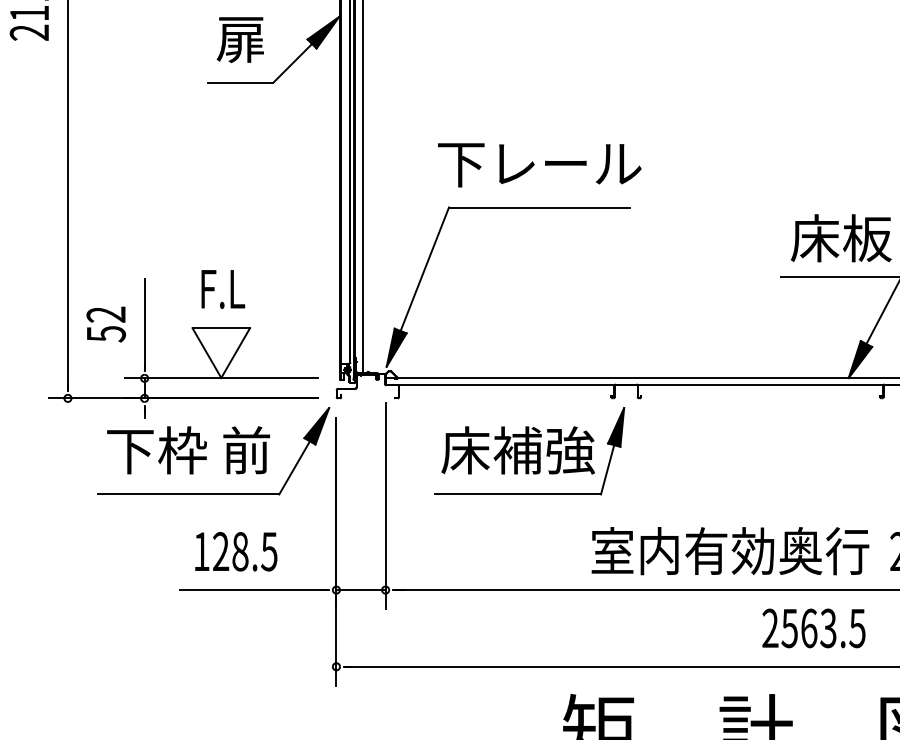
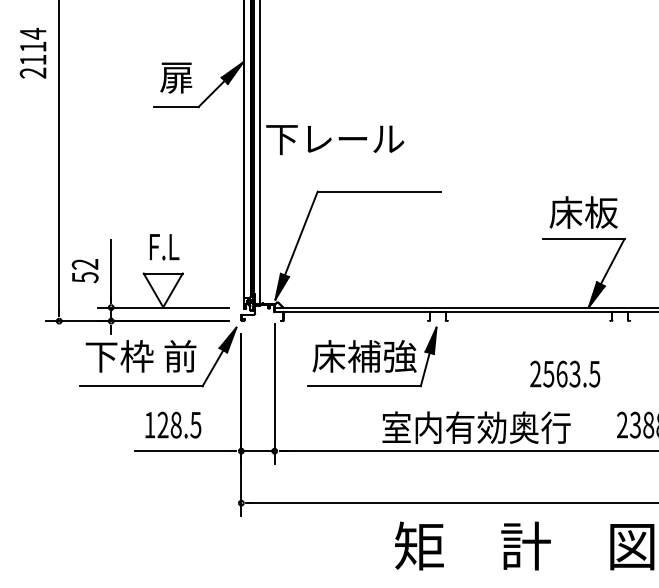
text: (540, 164) -> (335, 139), moved
text: (730, 550) -> (476, 427), moved
text: (814, 627) -> (565, 373), moved

